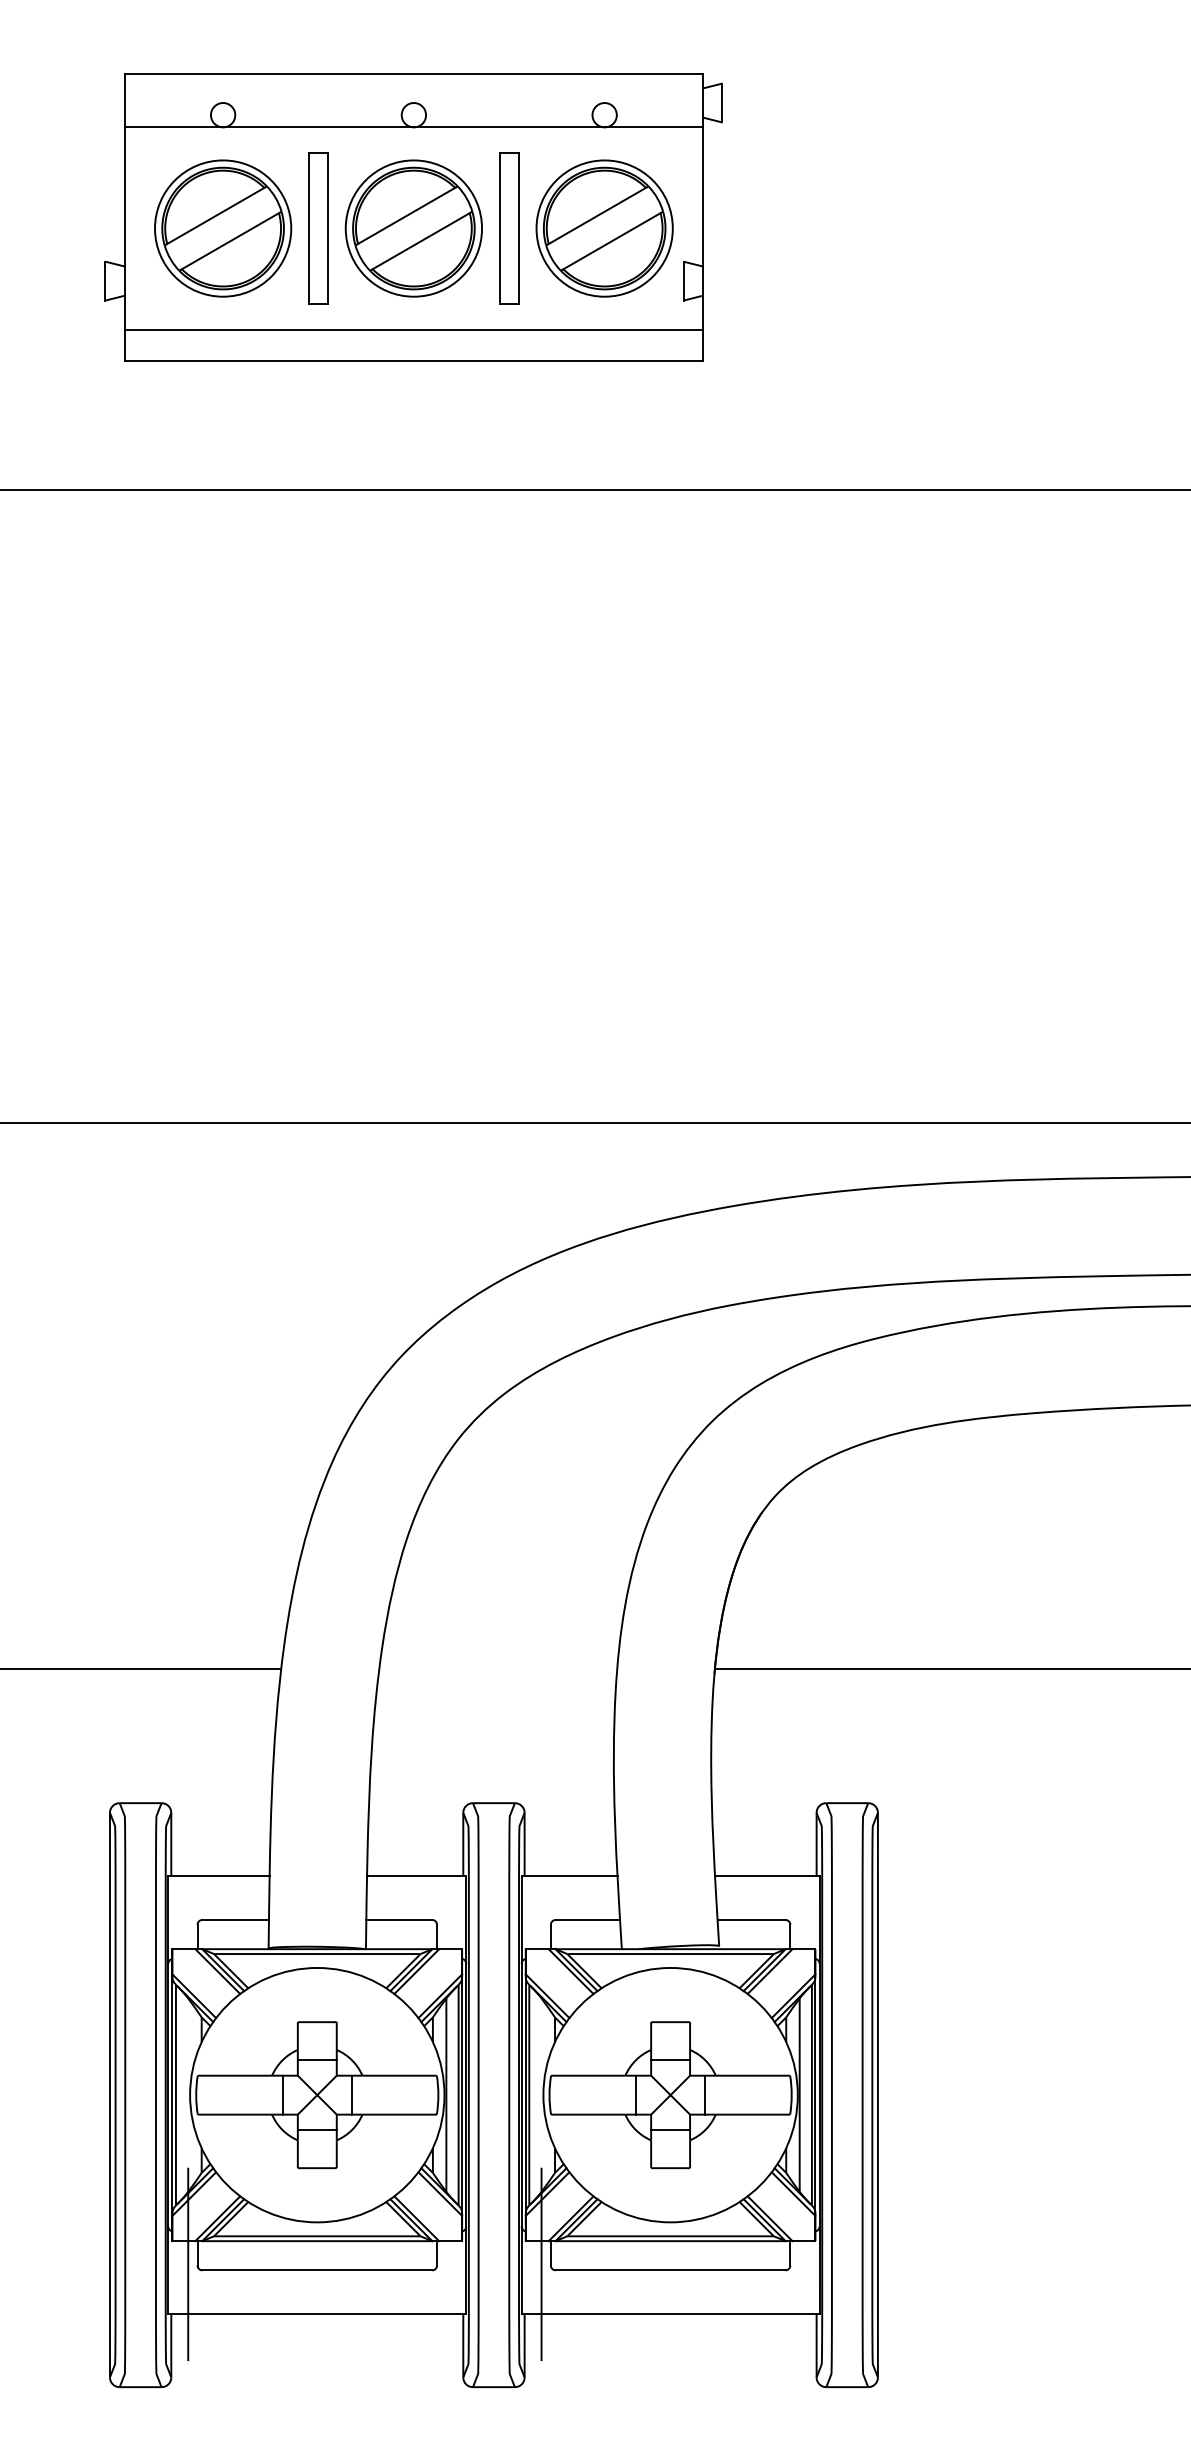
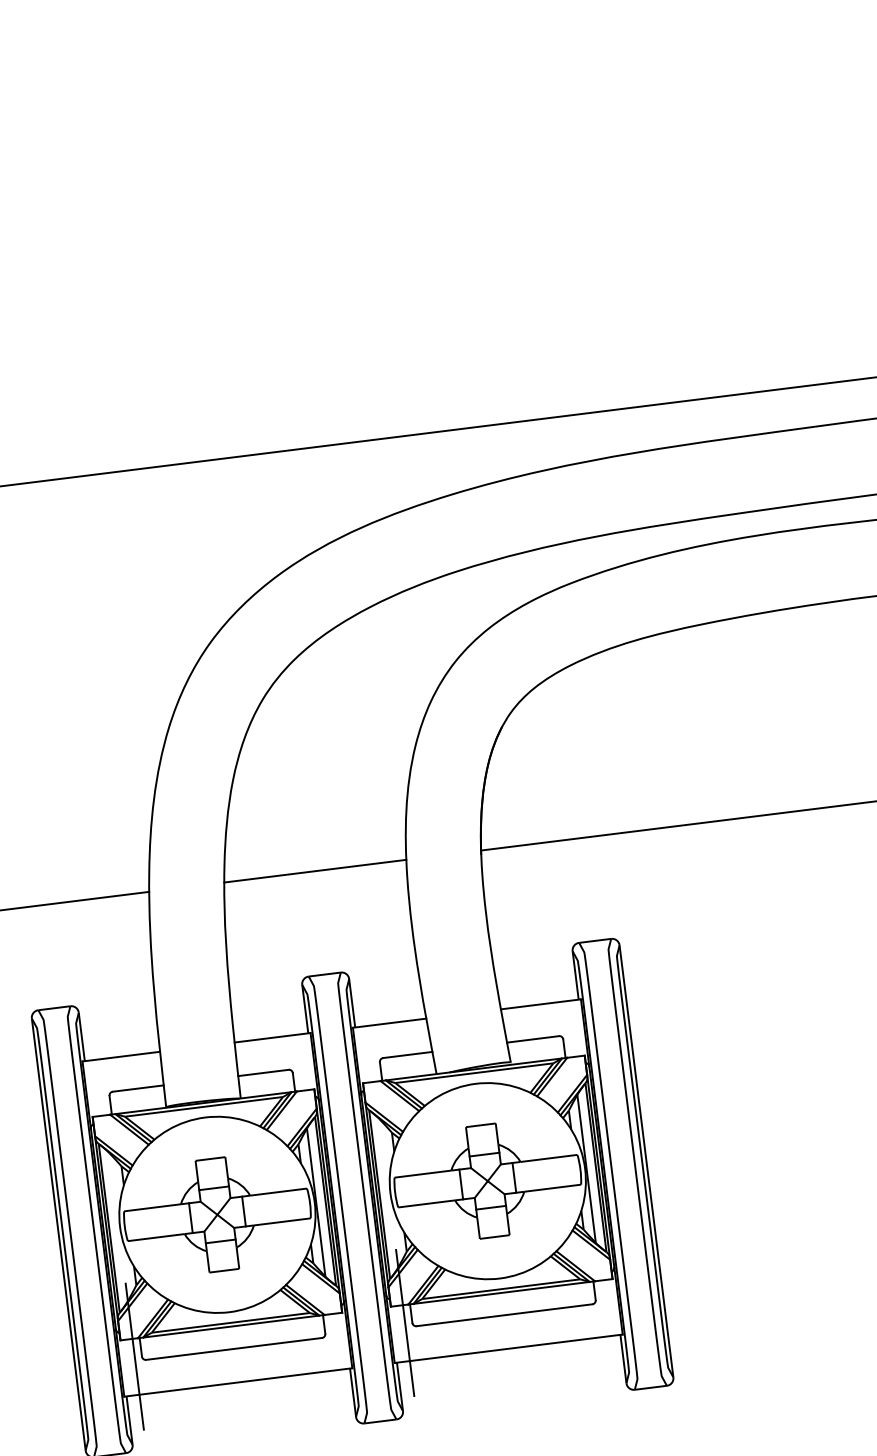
line: (498, 1668) -> (315, 871), added

